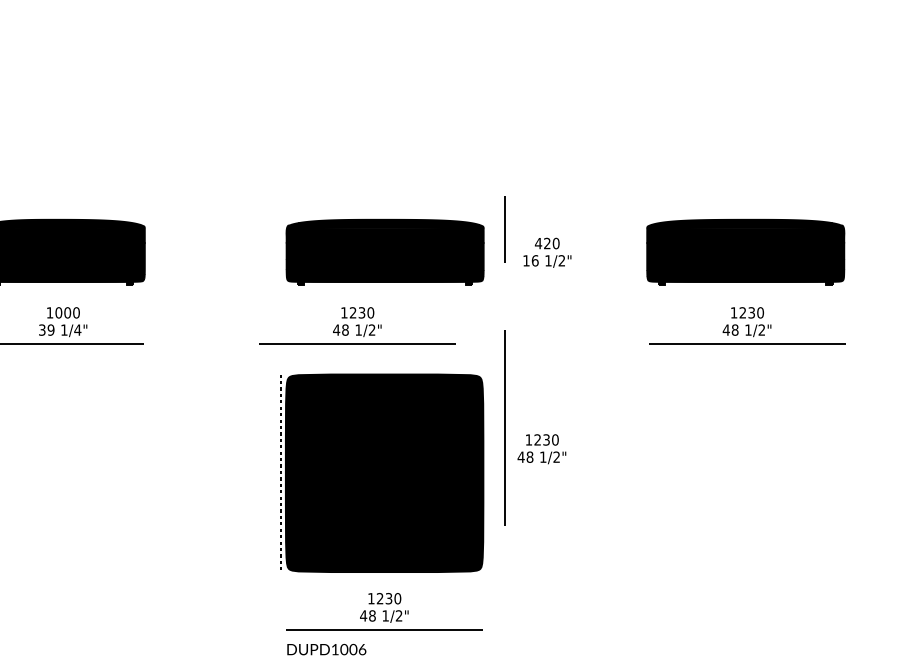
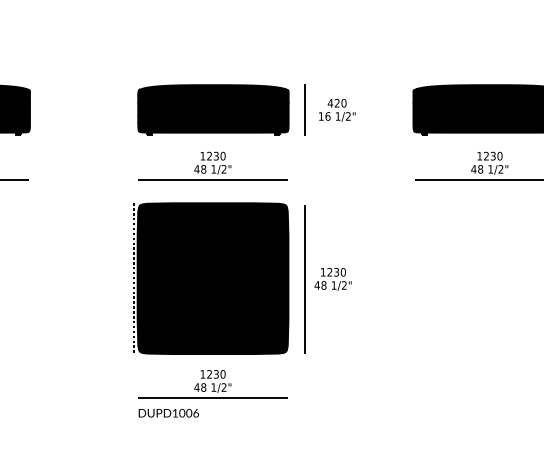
line: (504, 229) -> (304, 110), moved
part: (357, 325) -> (212, 165), moved
line: (504, 427) -> (304, 278), moved
text: (541, 449) -> (332, 279), moved

